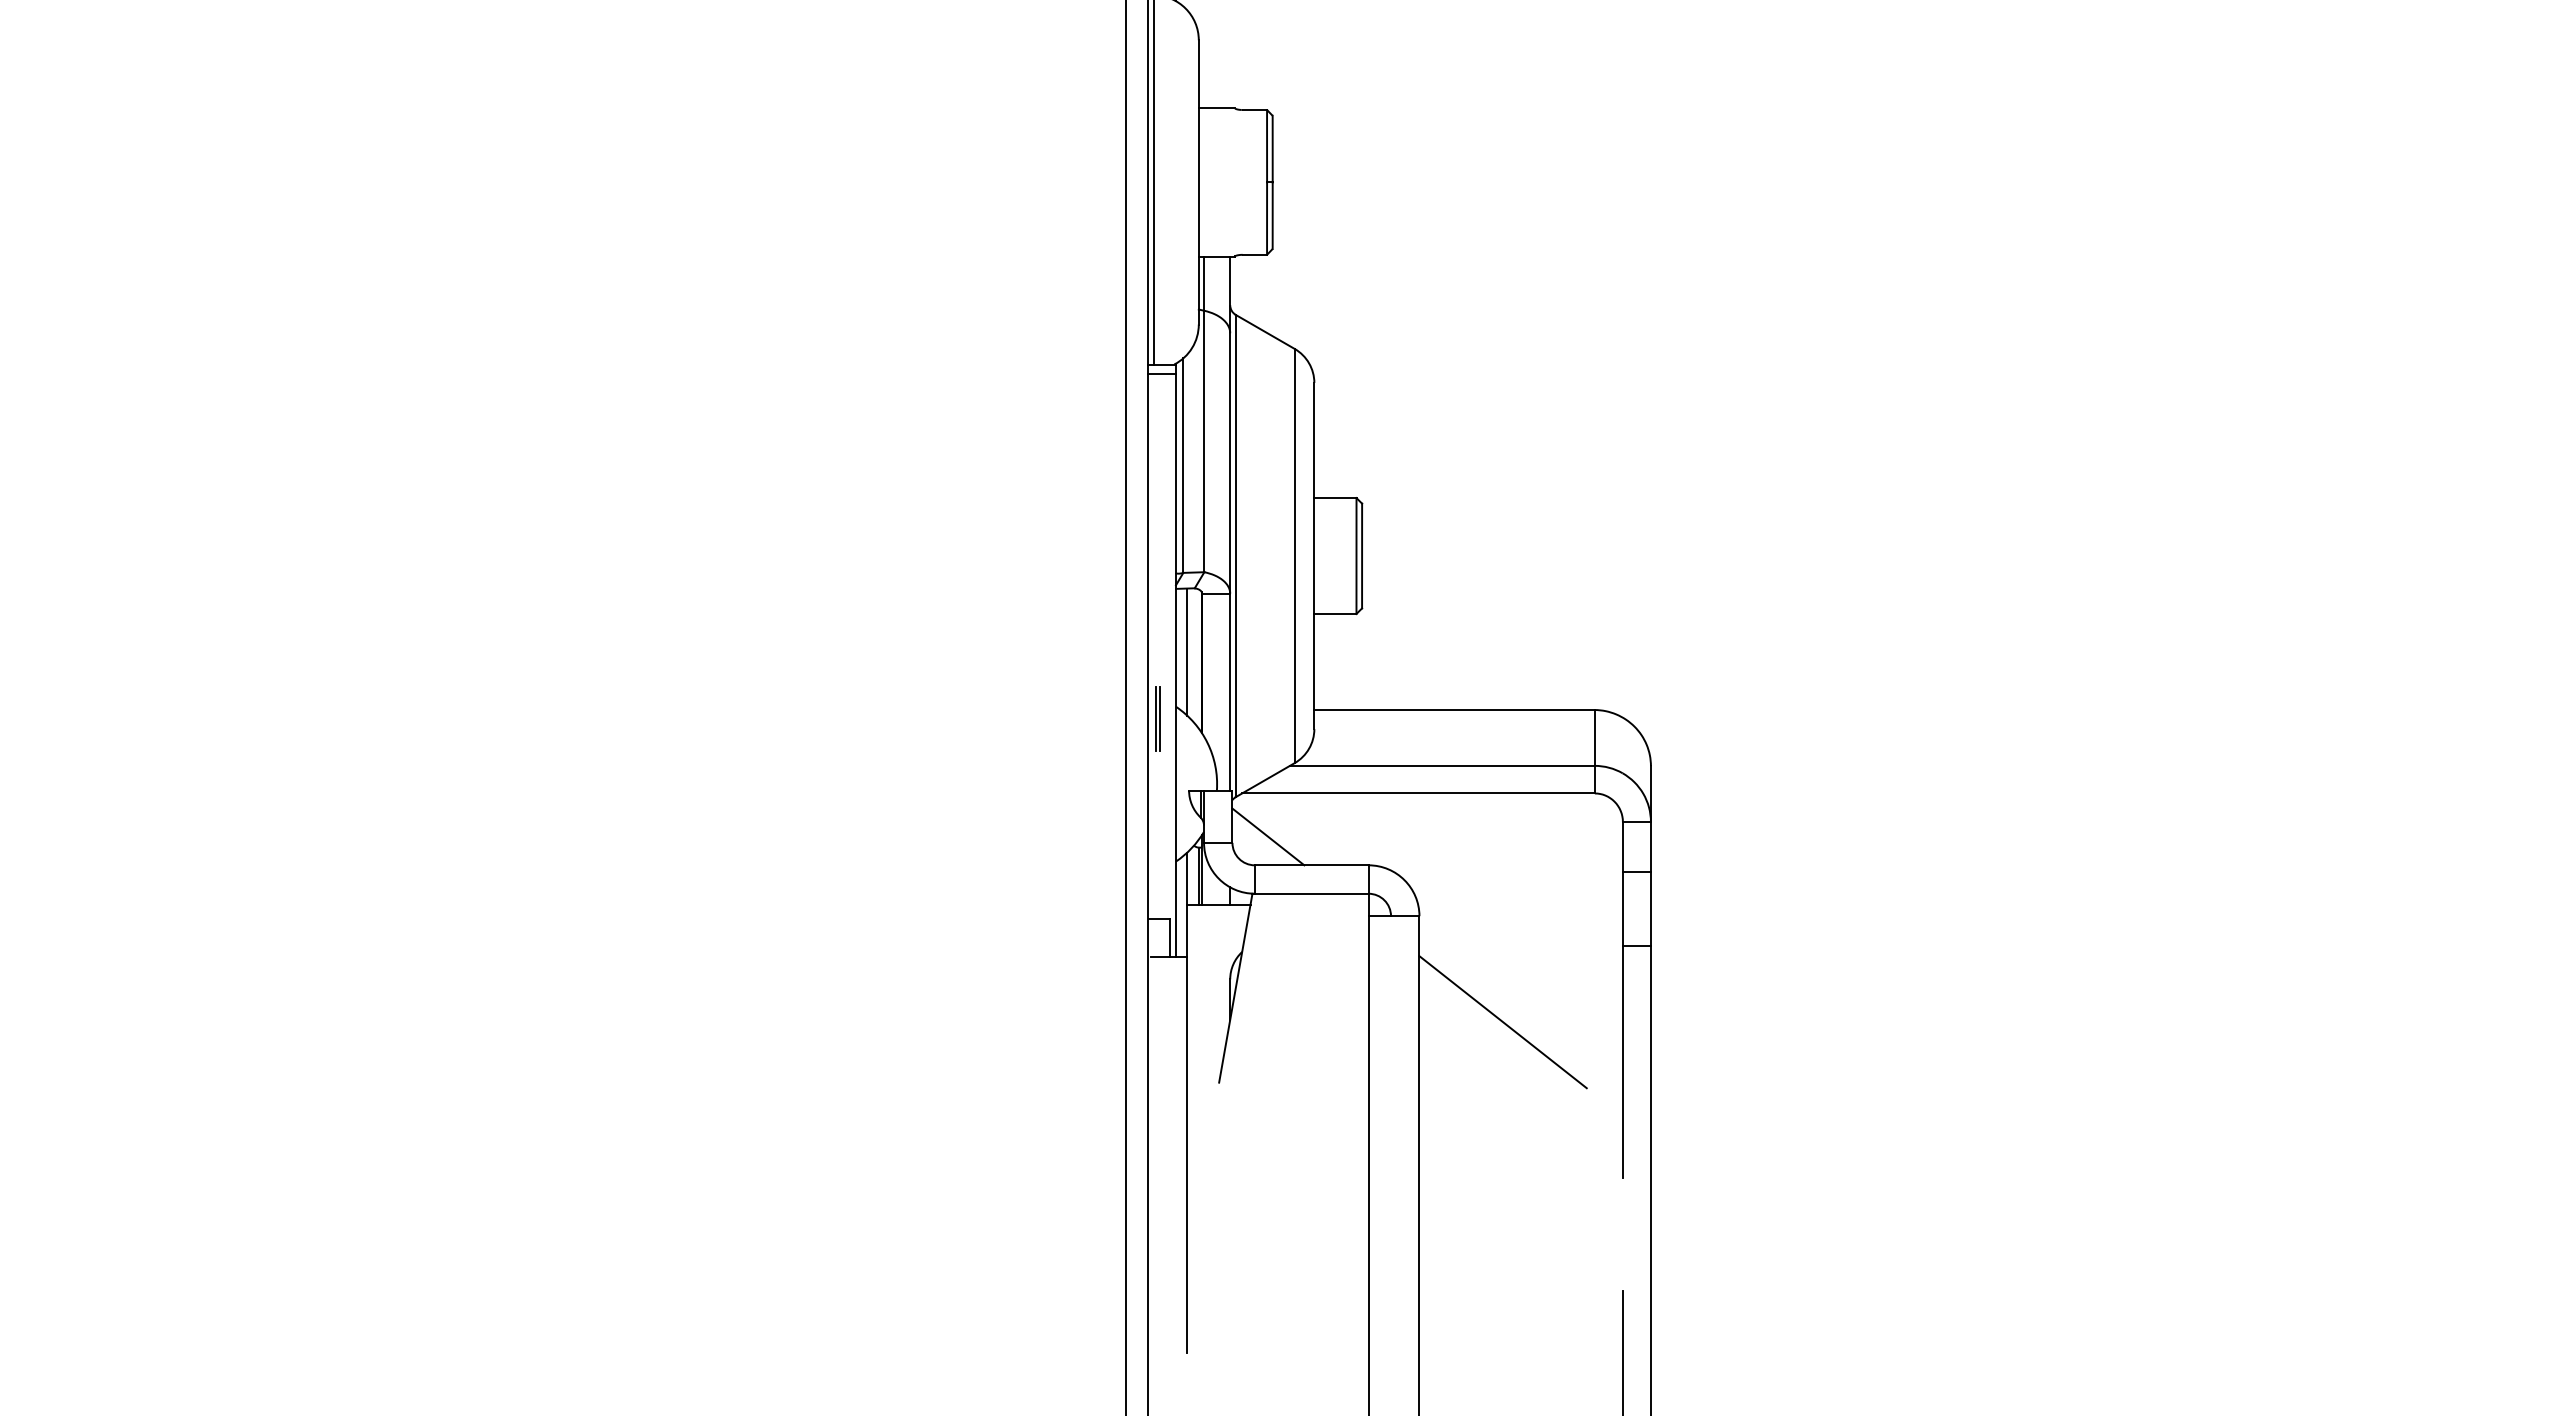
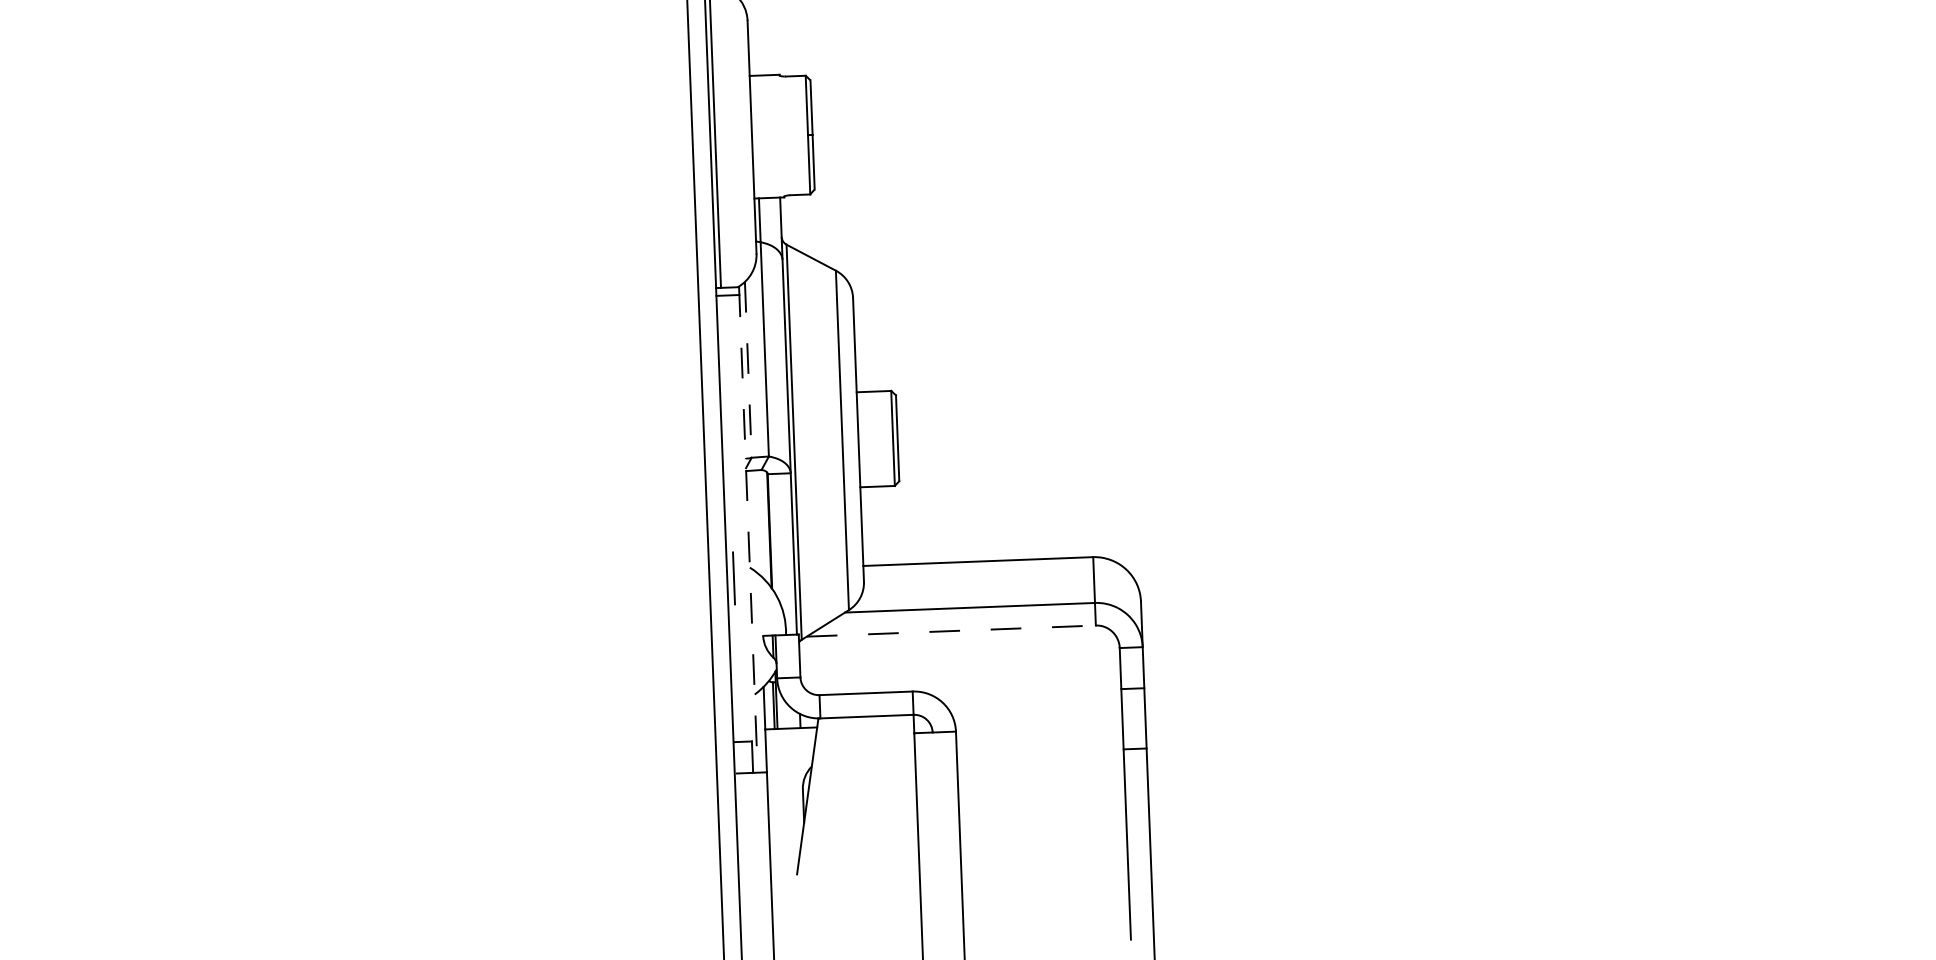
line: (1183, 466) -> (748, 370), solid -> dashed
line: (1187, 651) -> (757, 522), removed
line: (1175, 660) -> (748, 529), solid -> dashed
line: (1159, 718) -> (736, 577), removed
line: (1419, 793) -> (952, 631), solid -> dashed
line: (1268, 836) -> (829, 671), removed
line: (1502, 1022) -> (1027, 816), removed

